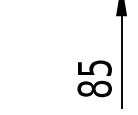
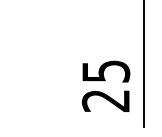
text: (94, 88) -> (105, 100), 85 -> 25

